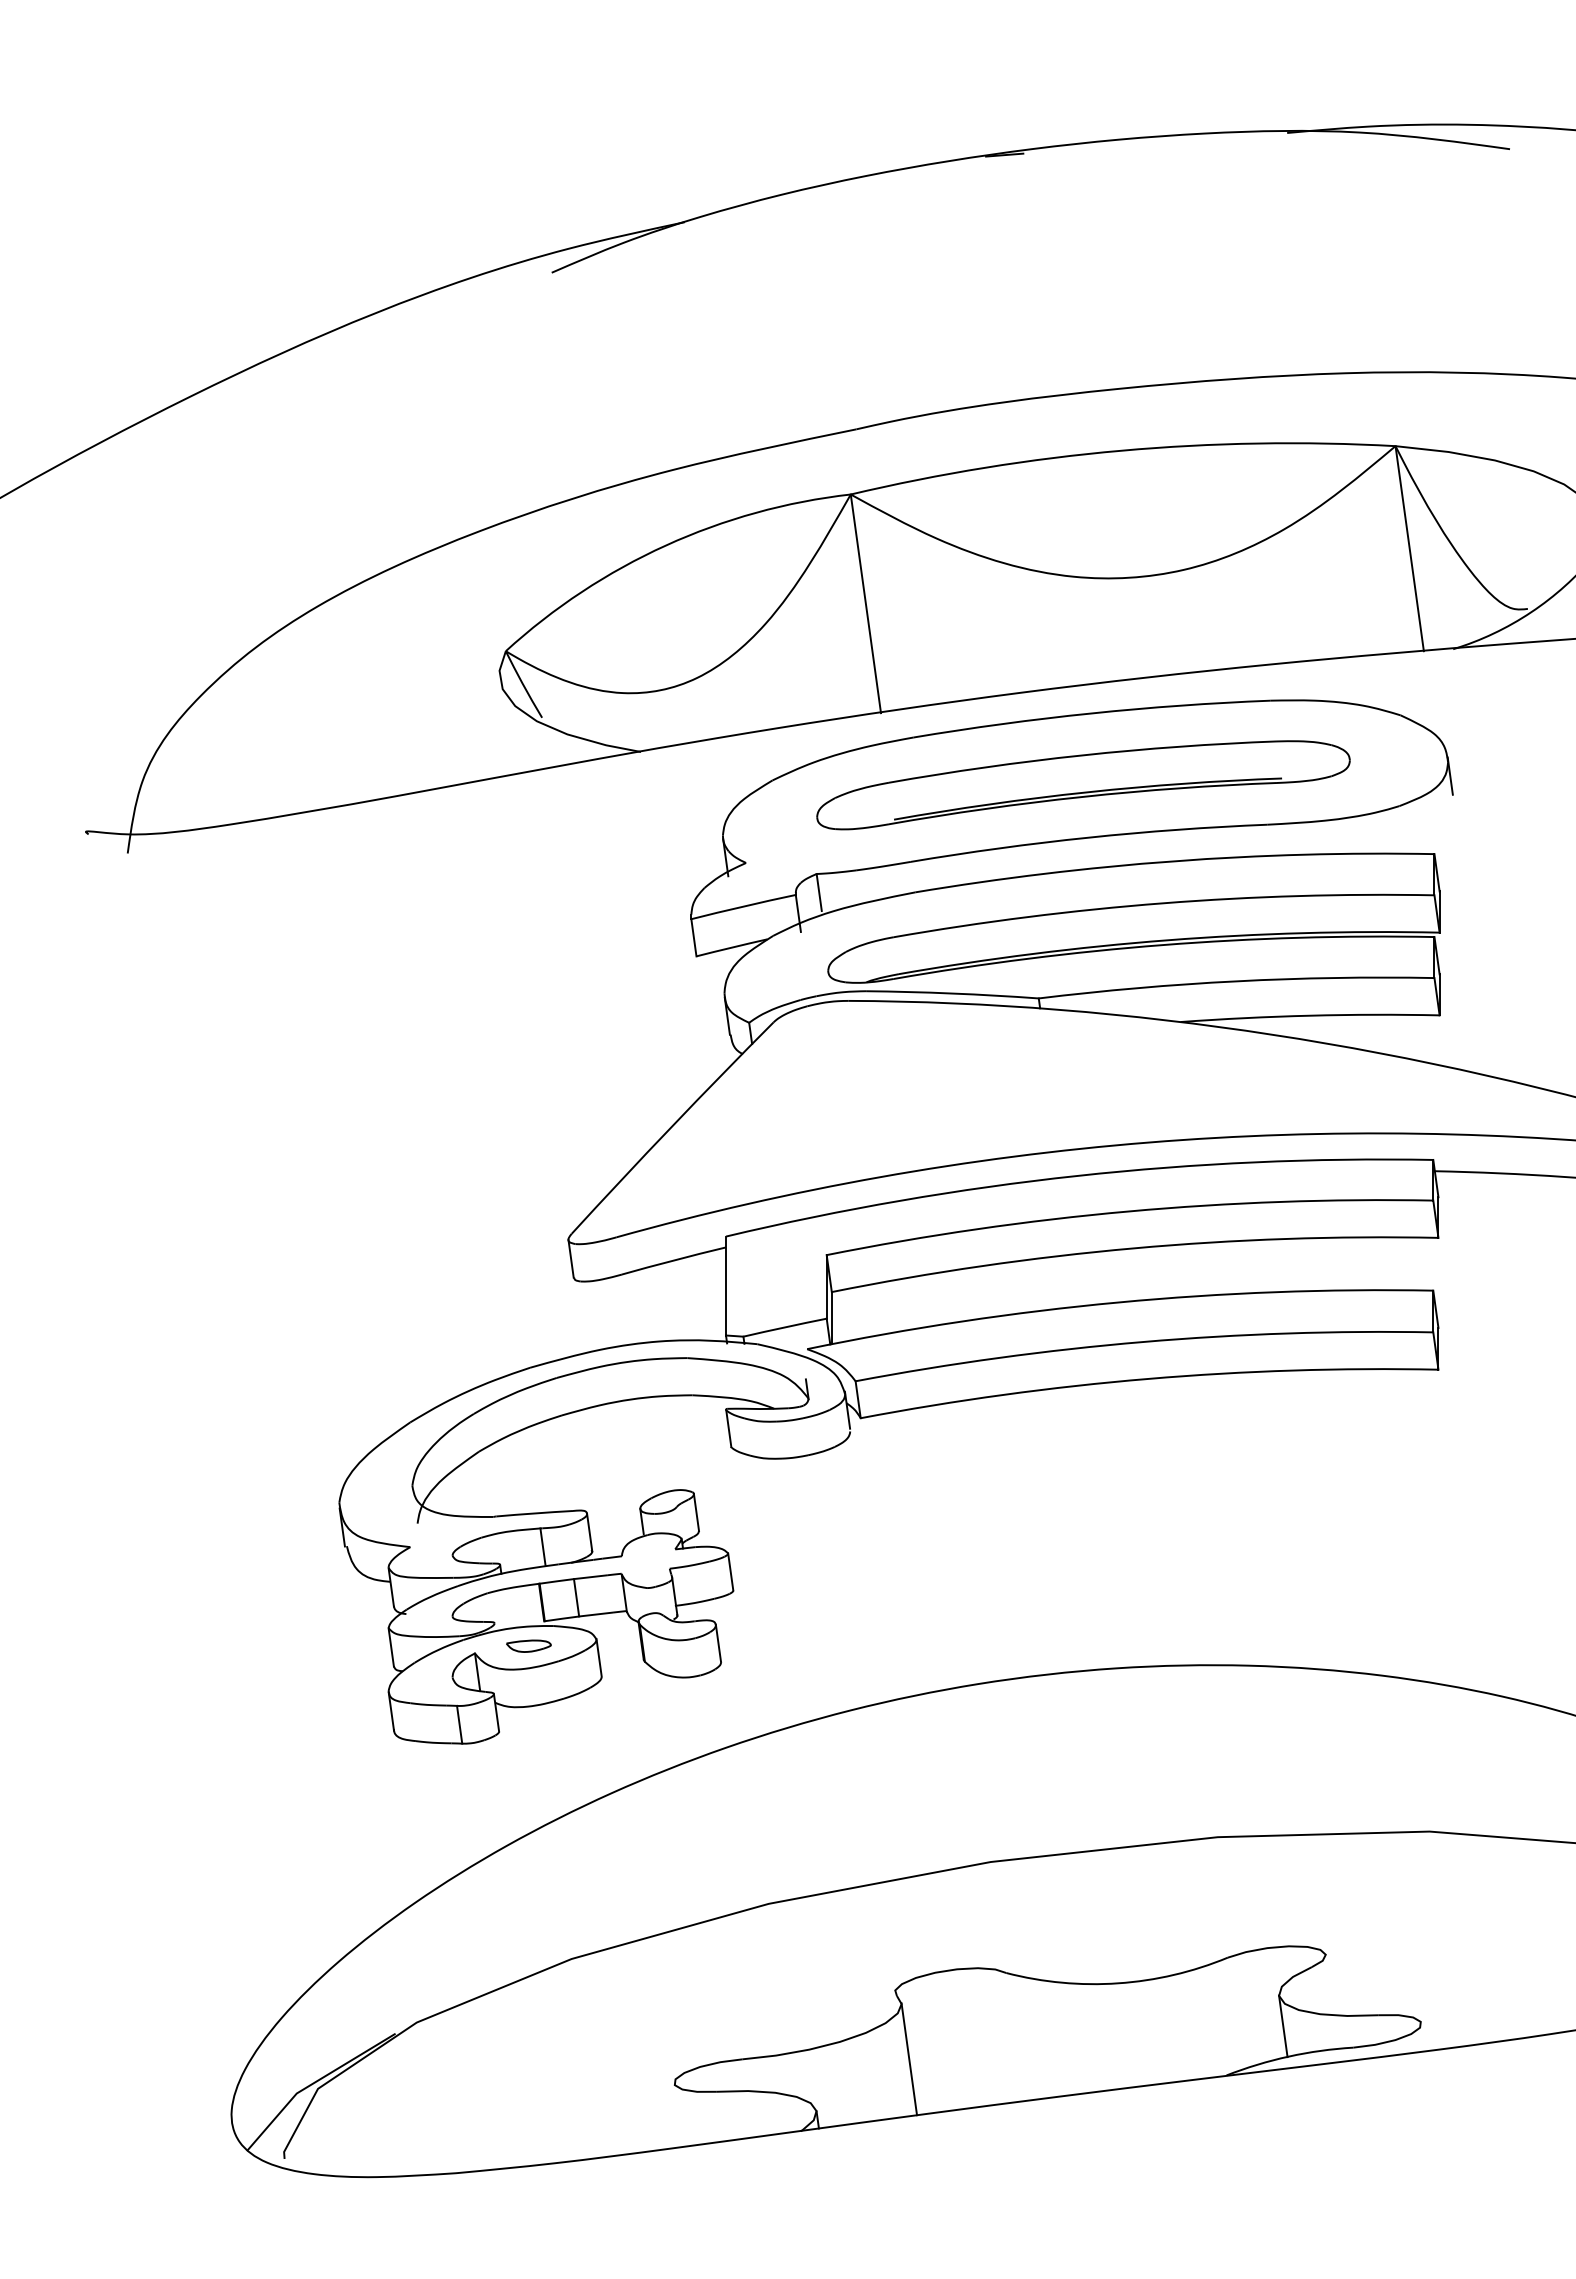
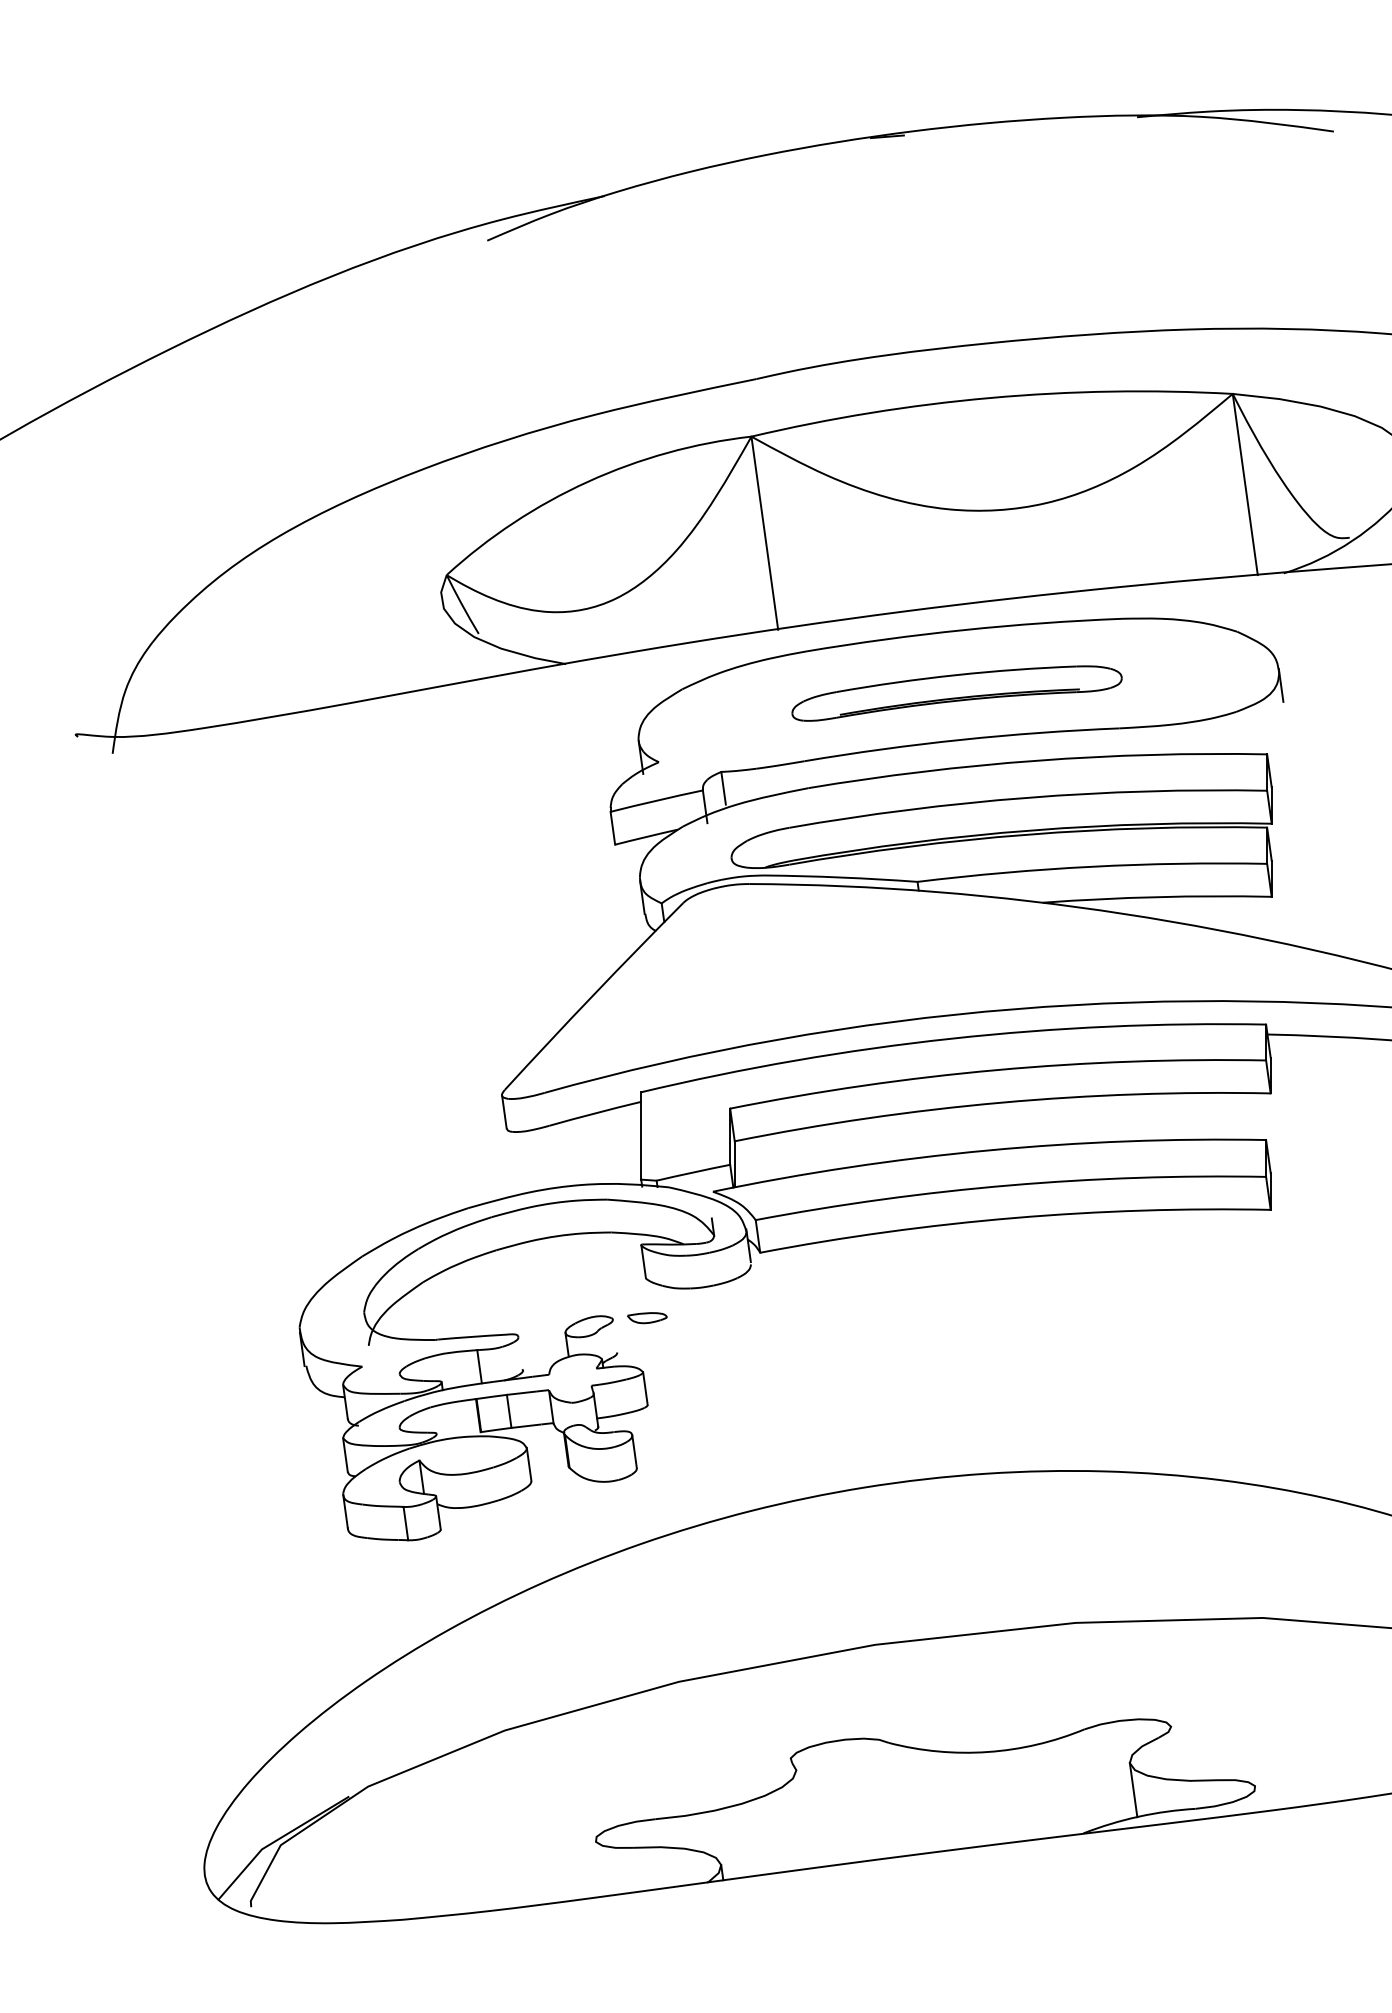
part: (1083, 785) -> (957, 693), size x0.7
line: (696, 1512) -> (615, 1336), removed
line: (589, 1531) -> (520, 1352), removed
part: (528, 1645) -> (646, 1317), moved
line: (909, 2059) -> (803, 1819), removed

